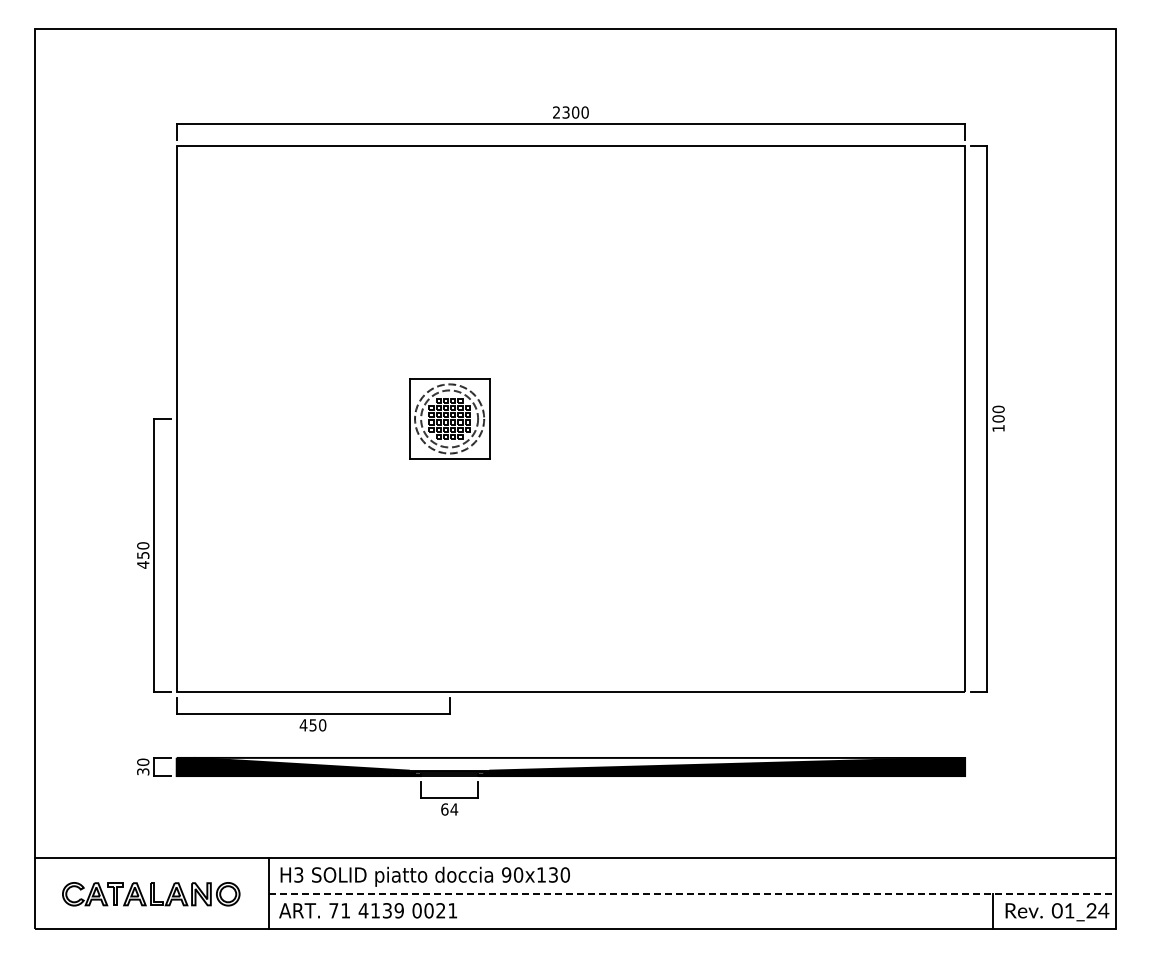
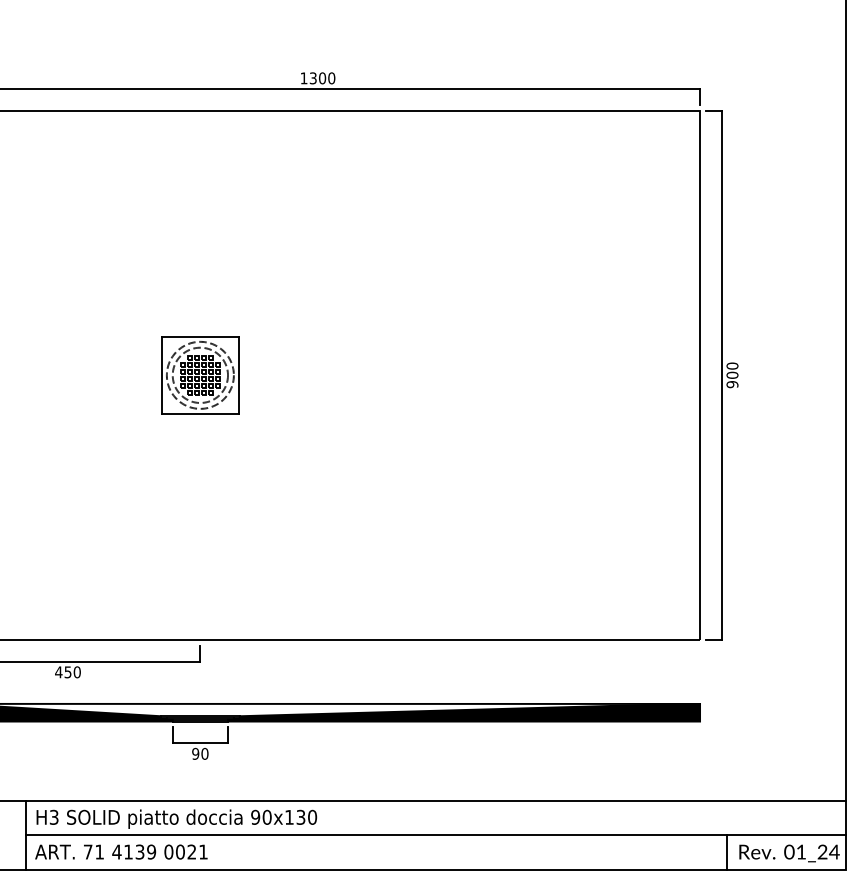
text: (556, 112) -> (303, 78), 2300 -> 1300
text: (998, 428) -> (732, 384), 100 -> 900
text: (449, 809) -> (200, 753), 64 -> 90
line: (692, 893) -> (435, 835), dashed -> solid

